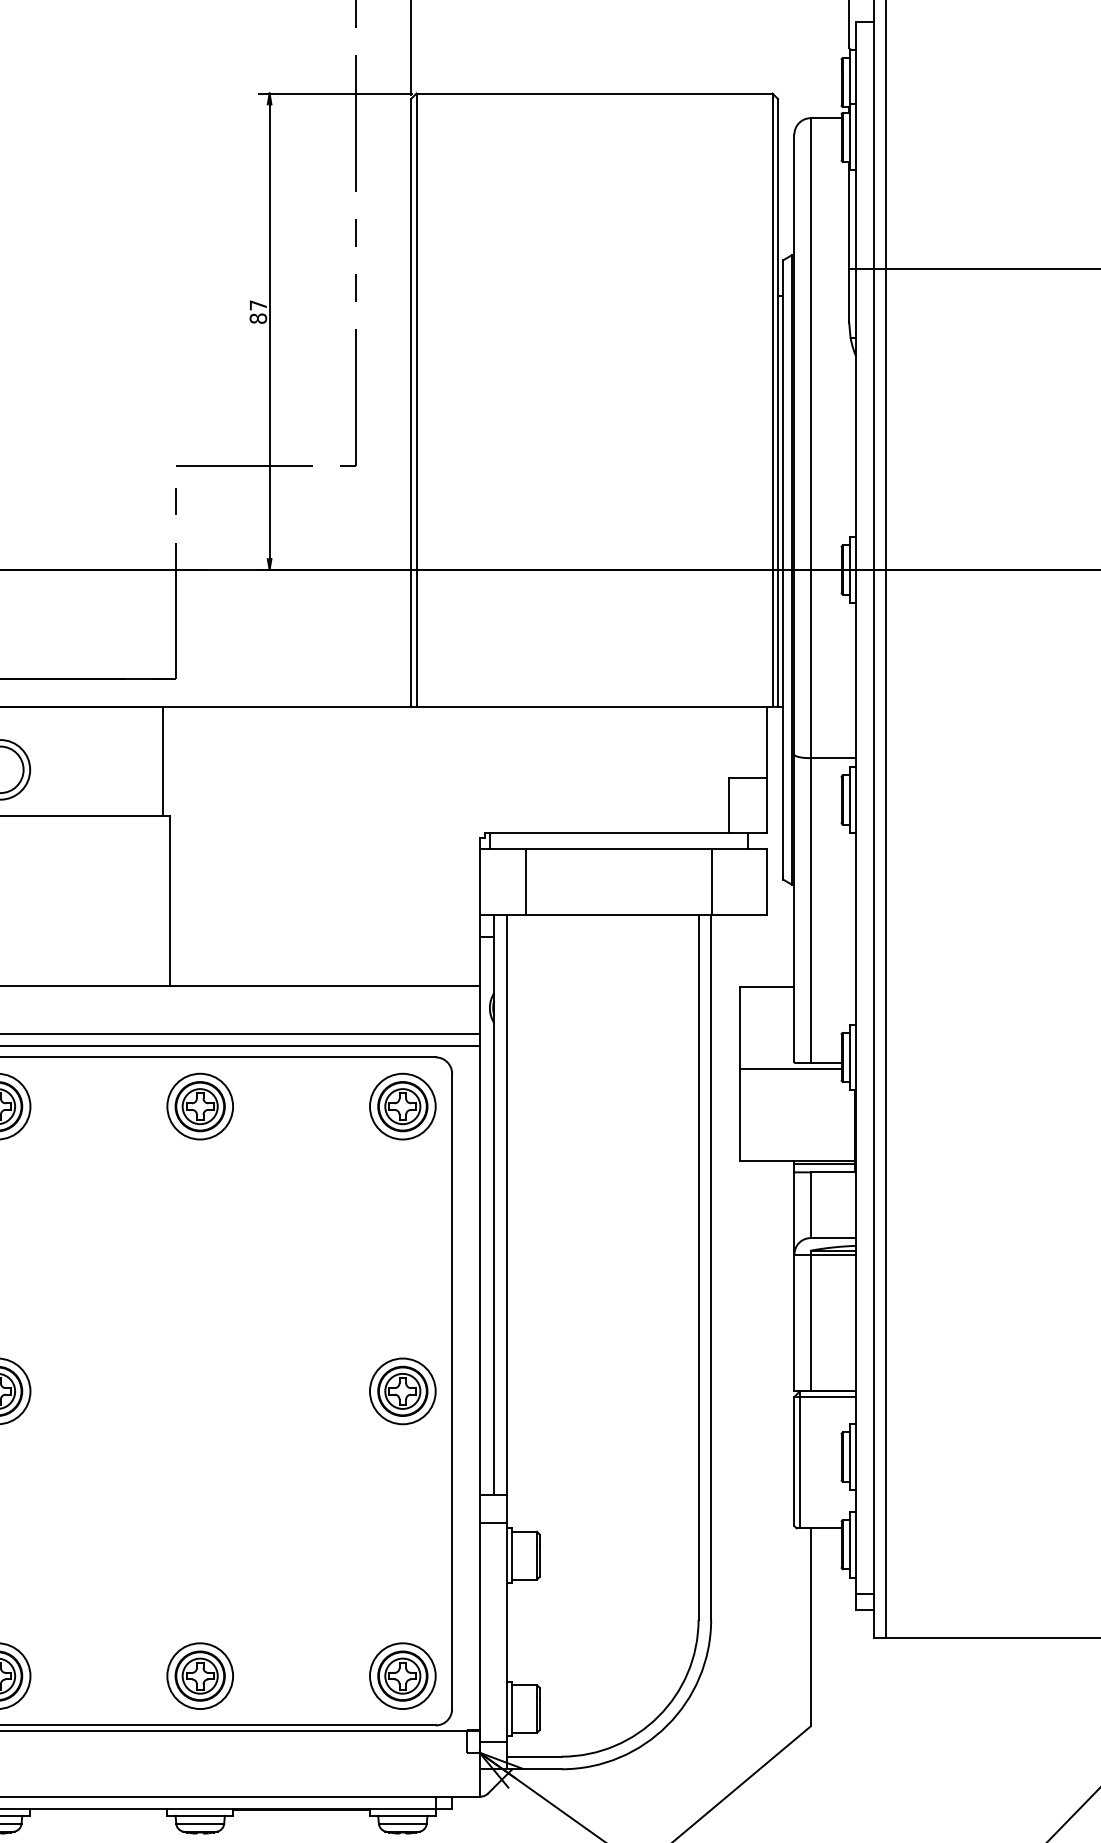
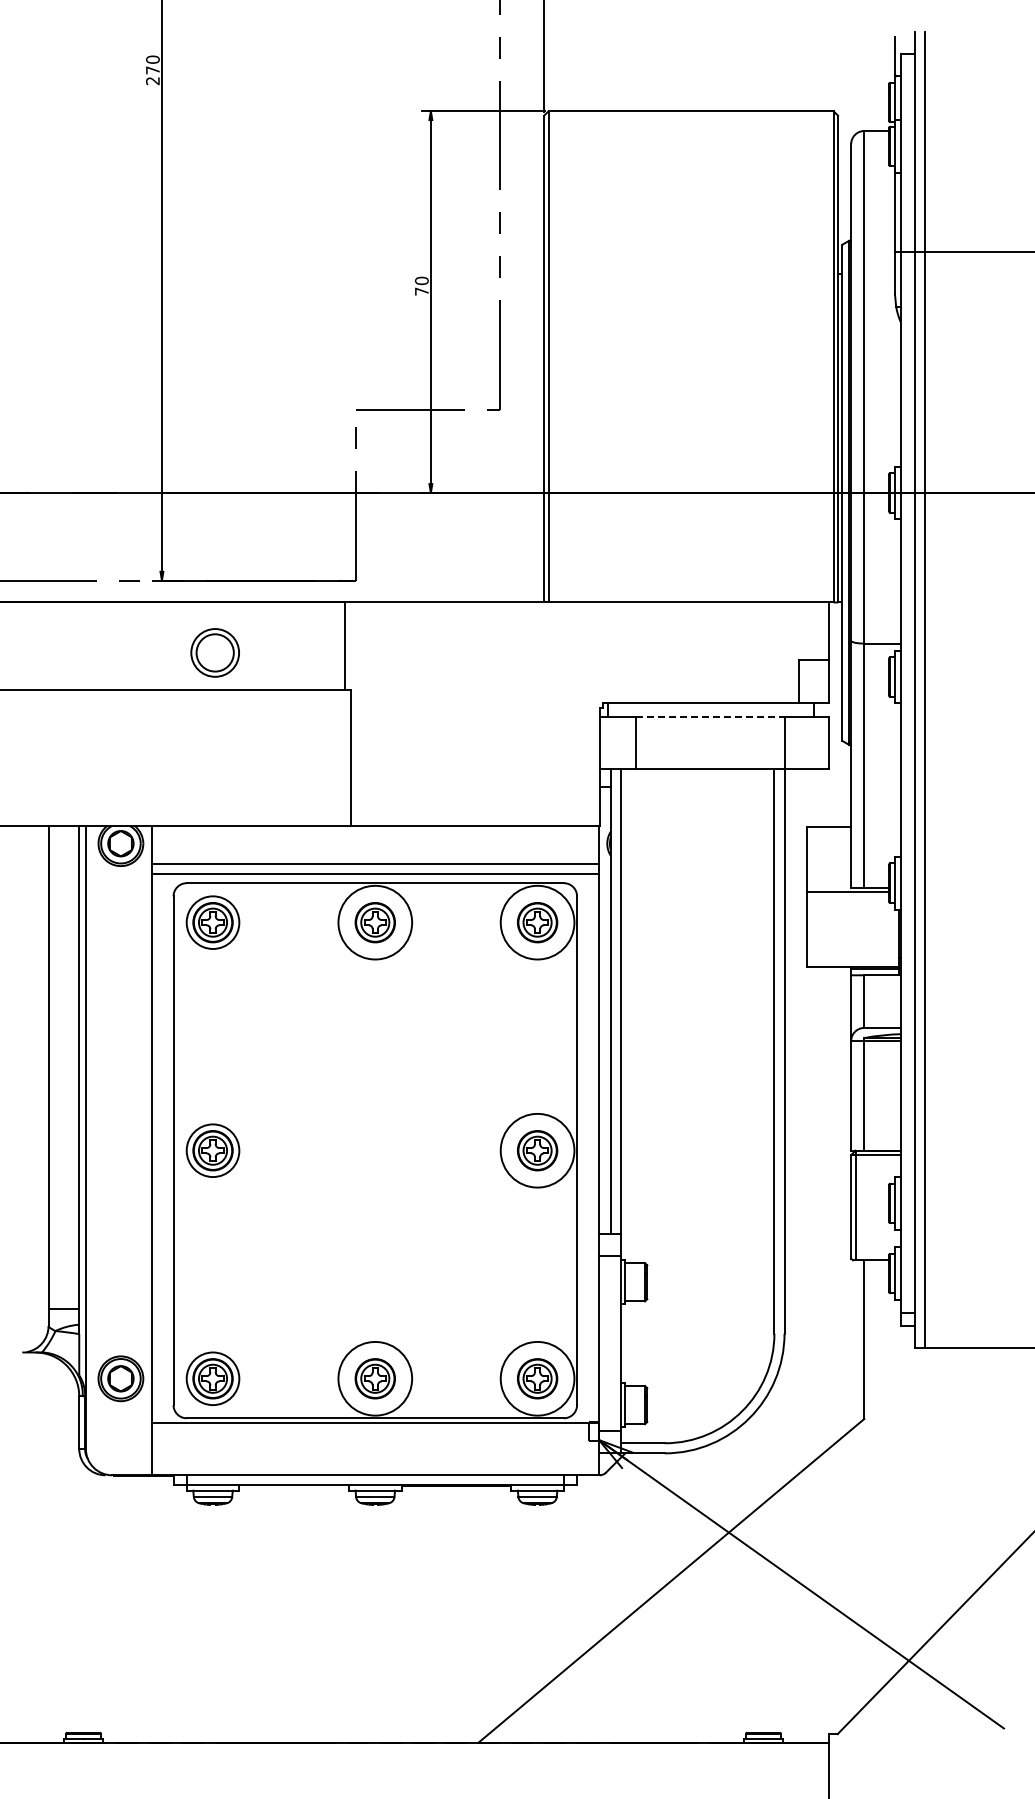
text: (257, 311) -> (421, 285), 87 -> 70
line: (618, 849) -> (710, 716), solid -> dashed
circle: (200, 1106) -> (375, 922), size x1.4
circle: (402, 1106) -> (537, 922), size x1.4
circle: (402, 1391) -> (537, 1150), size x1.4
circle: (200, 1675) -> (375, 1378), size x1.4
circle: (402, 1675) -> (537, 1378), size x1.4

